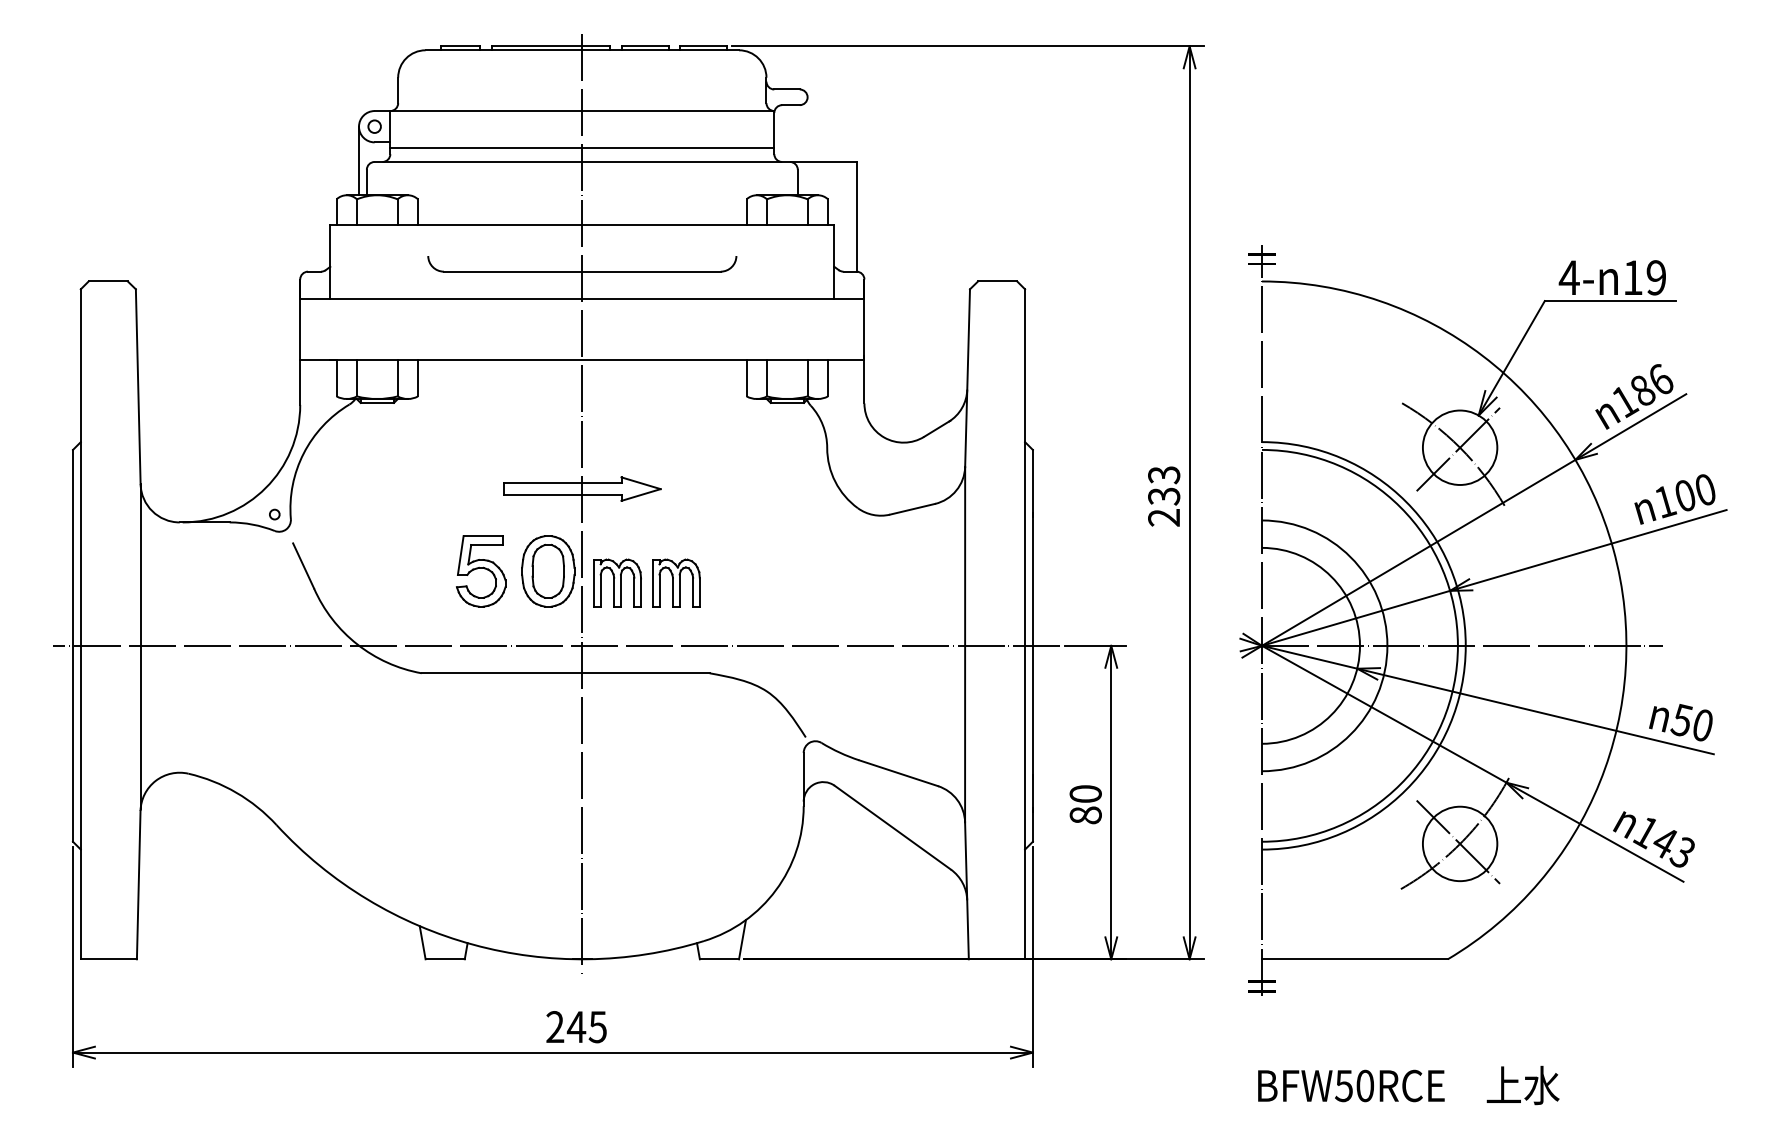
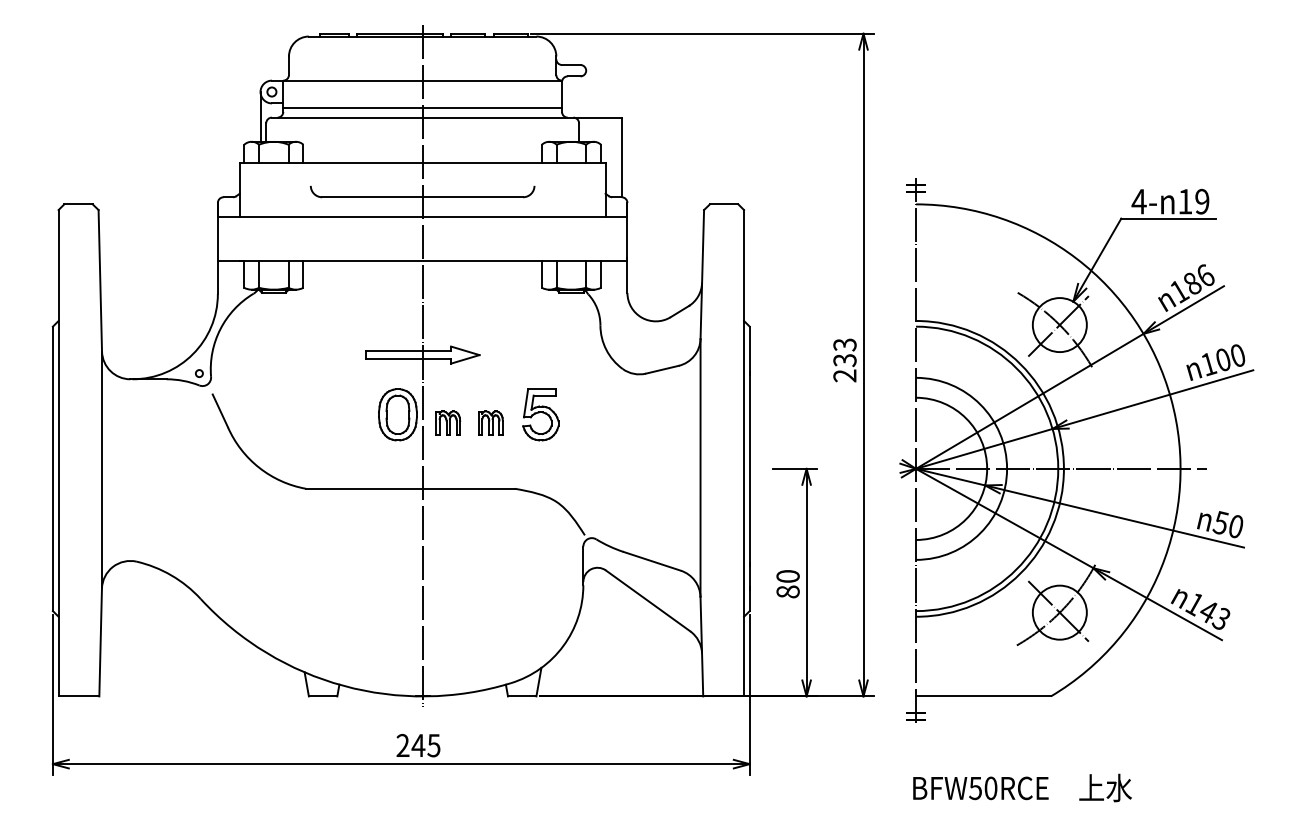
part: (481, 571) -> (541, 414), moved
part: (617, 582) -> (448, 422), size x0.7
part: (676, 582) -> (491, 422), size x0.7
line: (556, 645) -> (403, 468), removed

